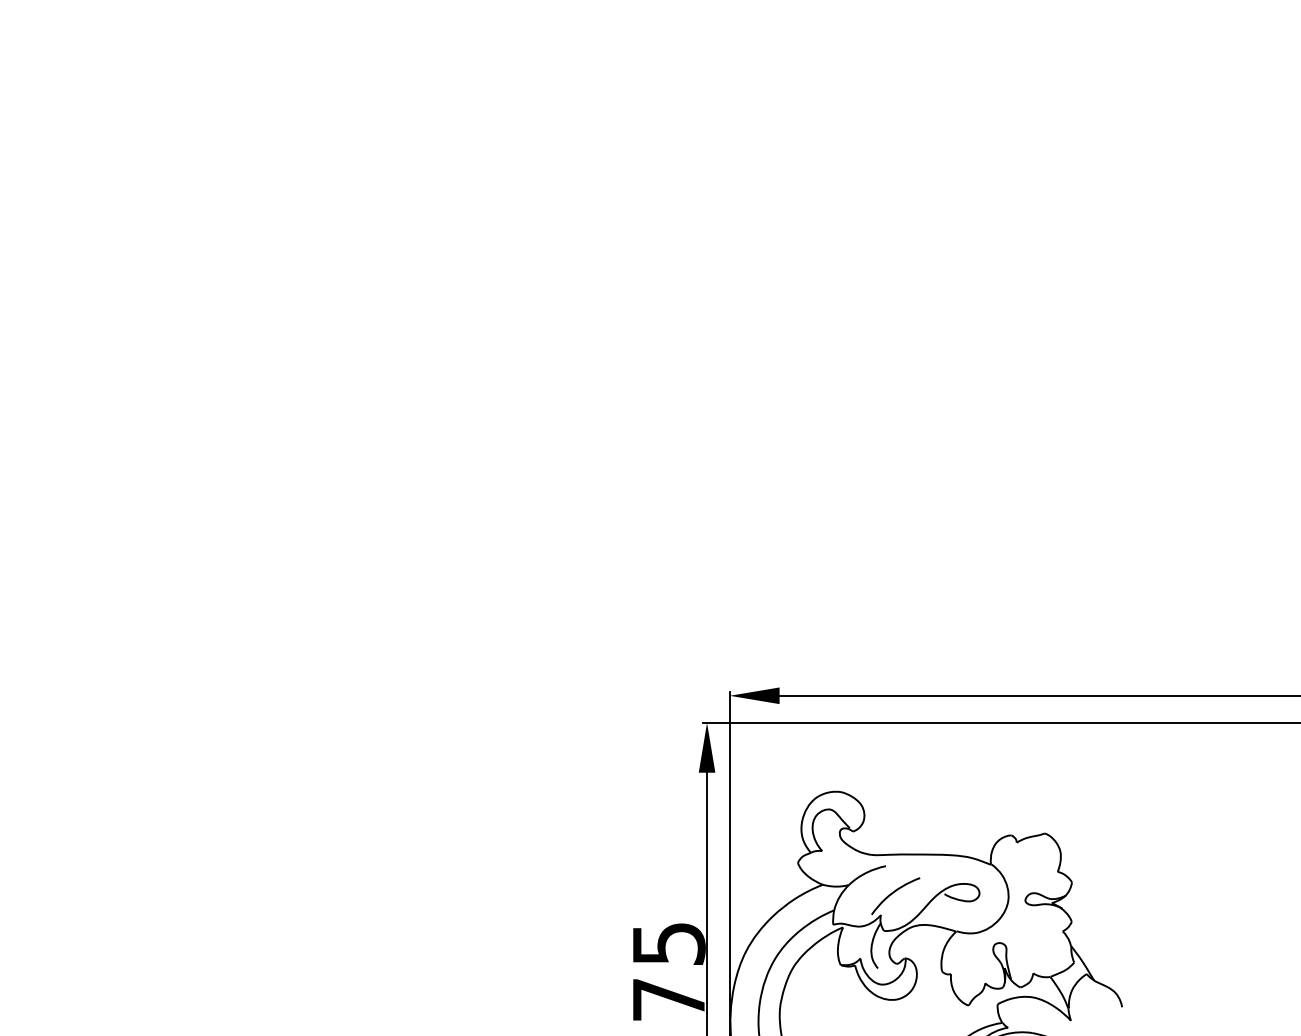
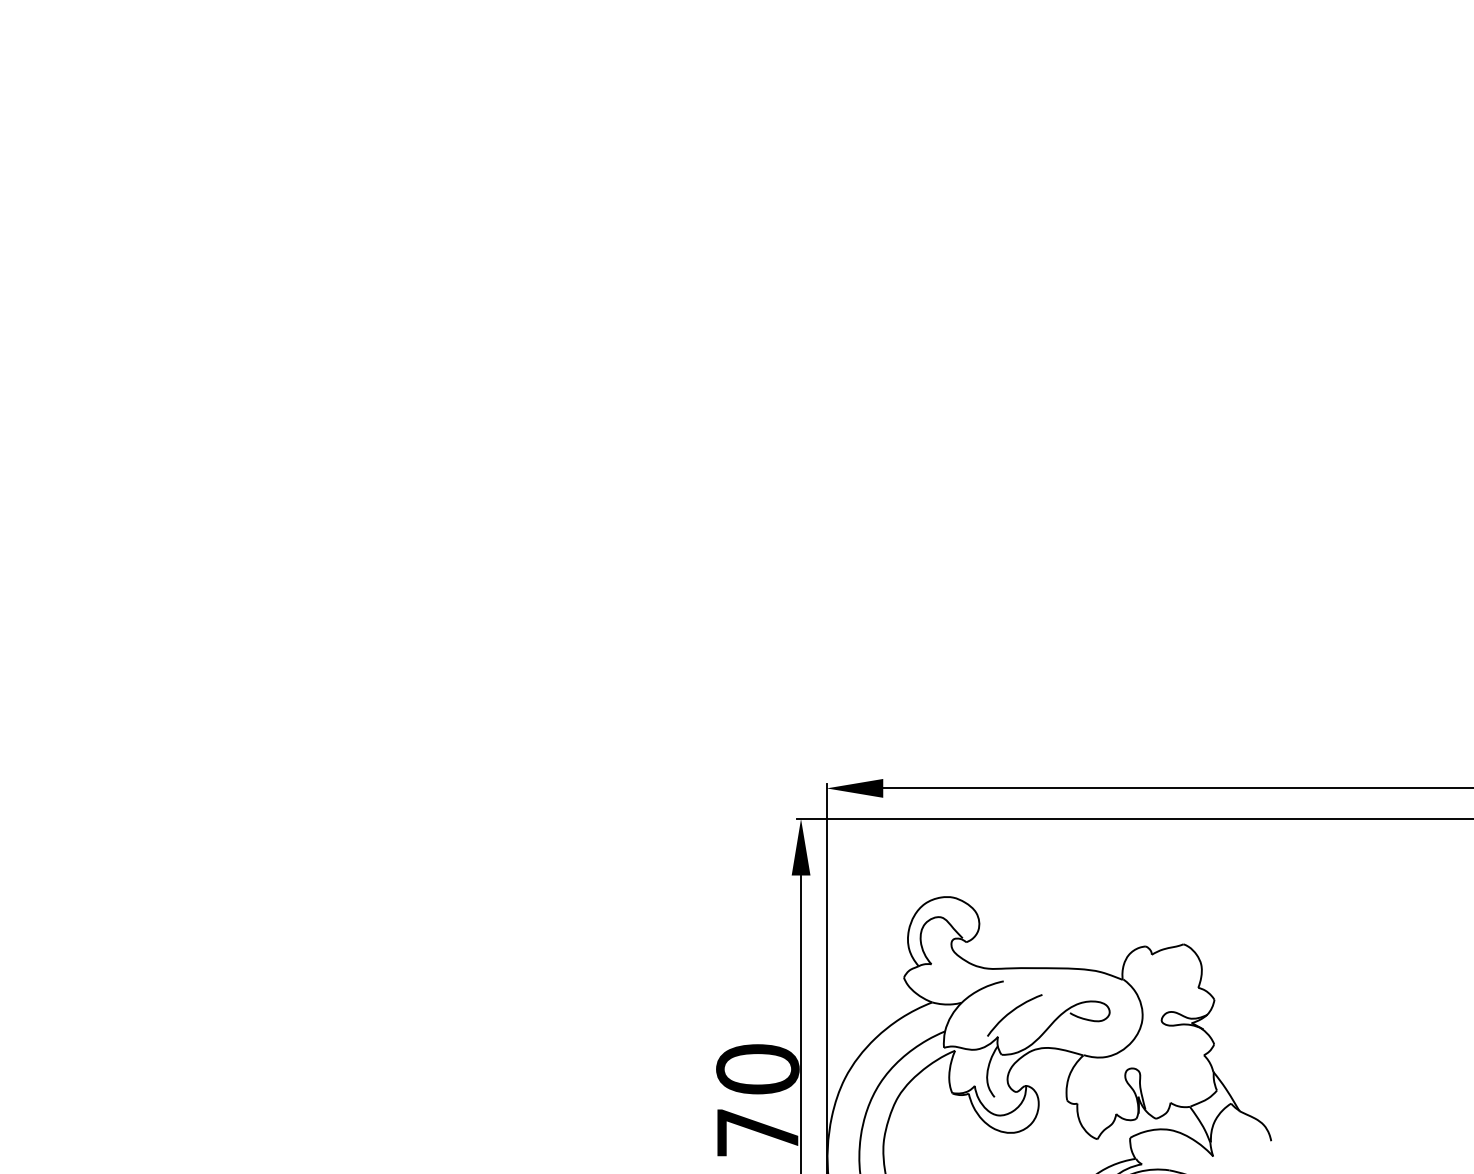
text: (668, 943) -> (757, 1068), 75 -> 70

